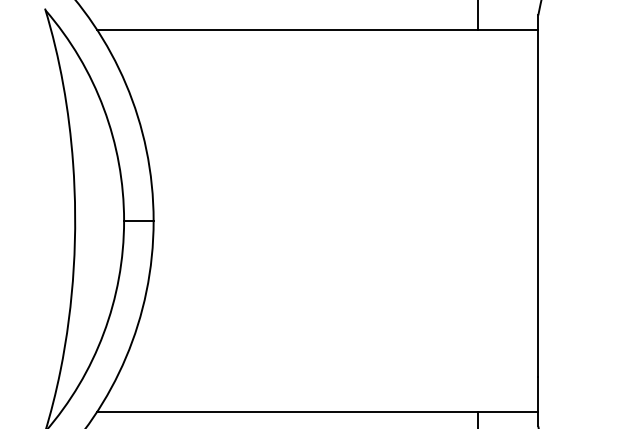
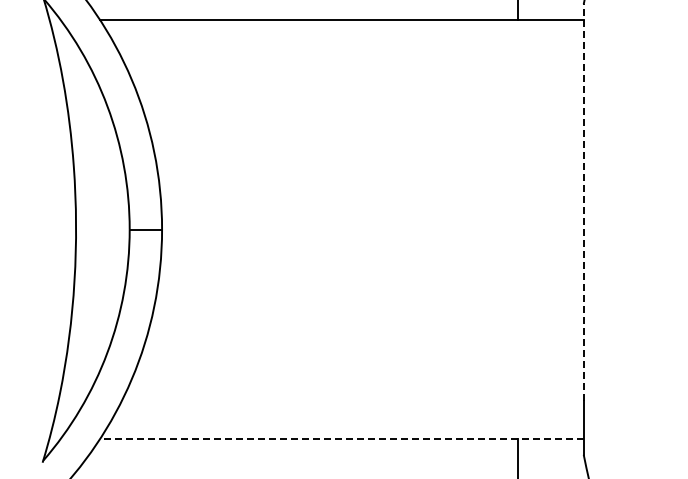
line: (538, 195) -> (583, 201), solid -> dashed
line: (317, 411) -> (341, 438), solid -> dashed

